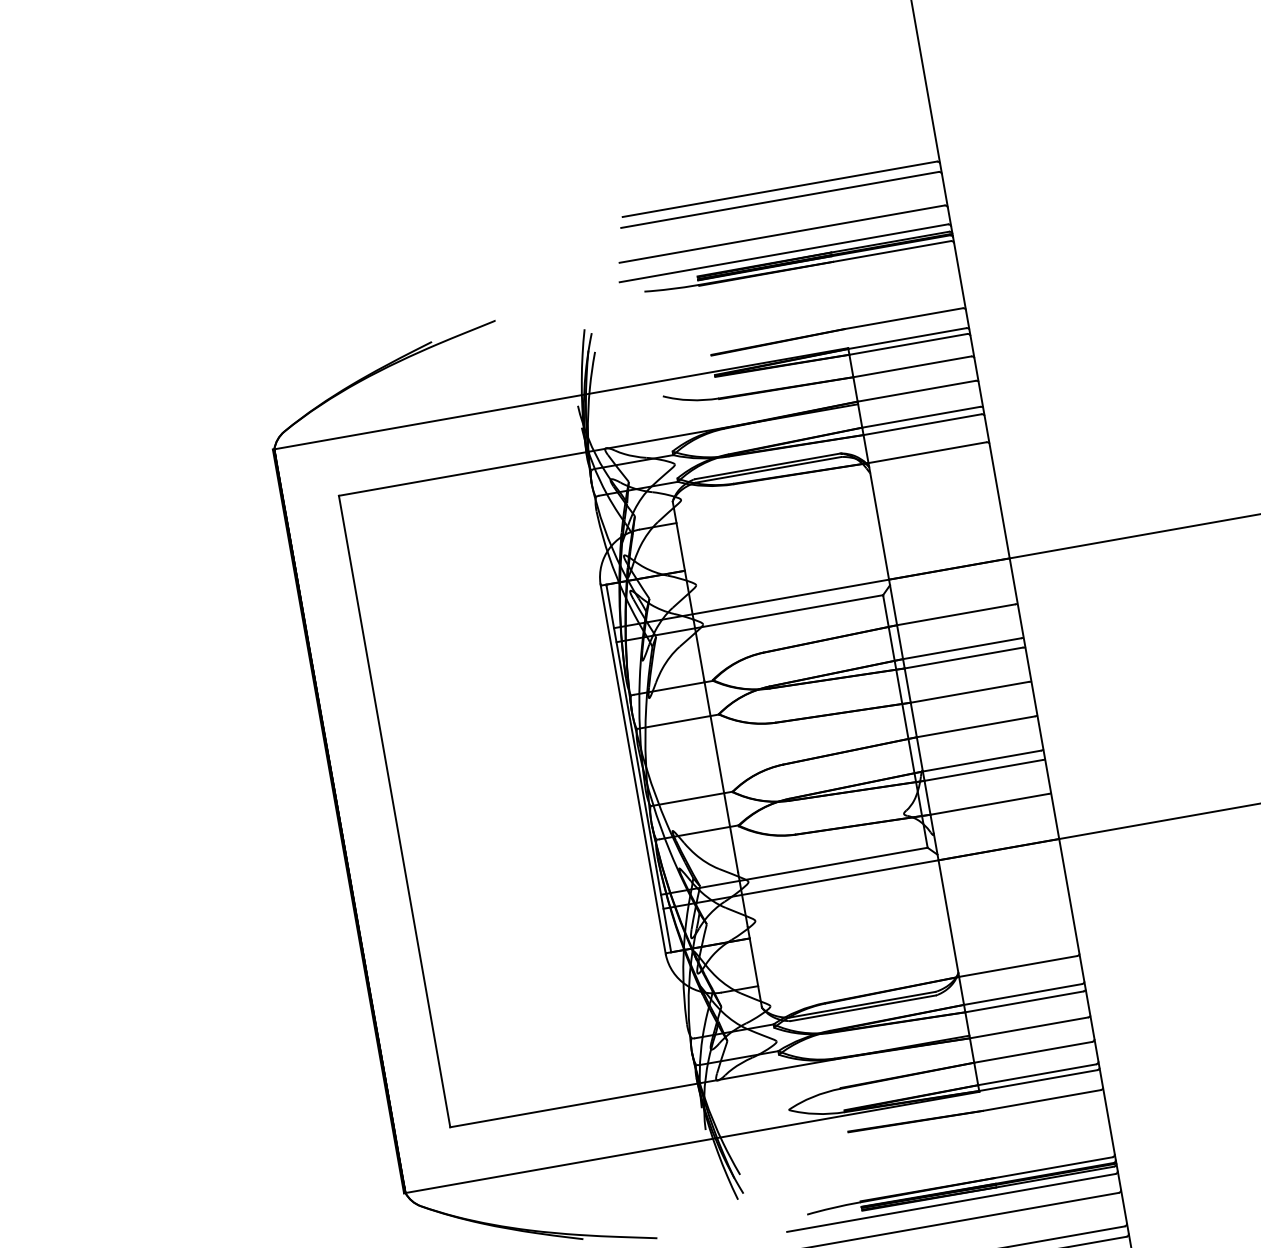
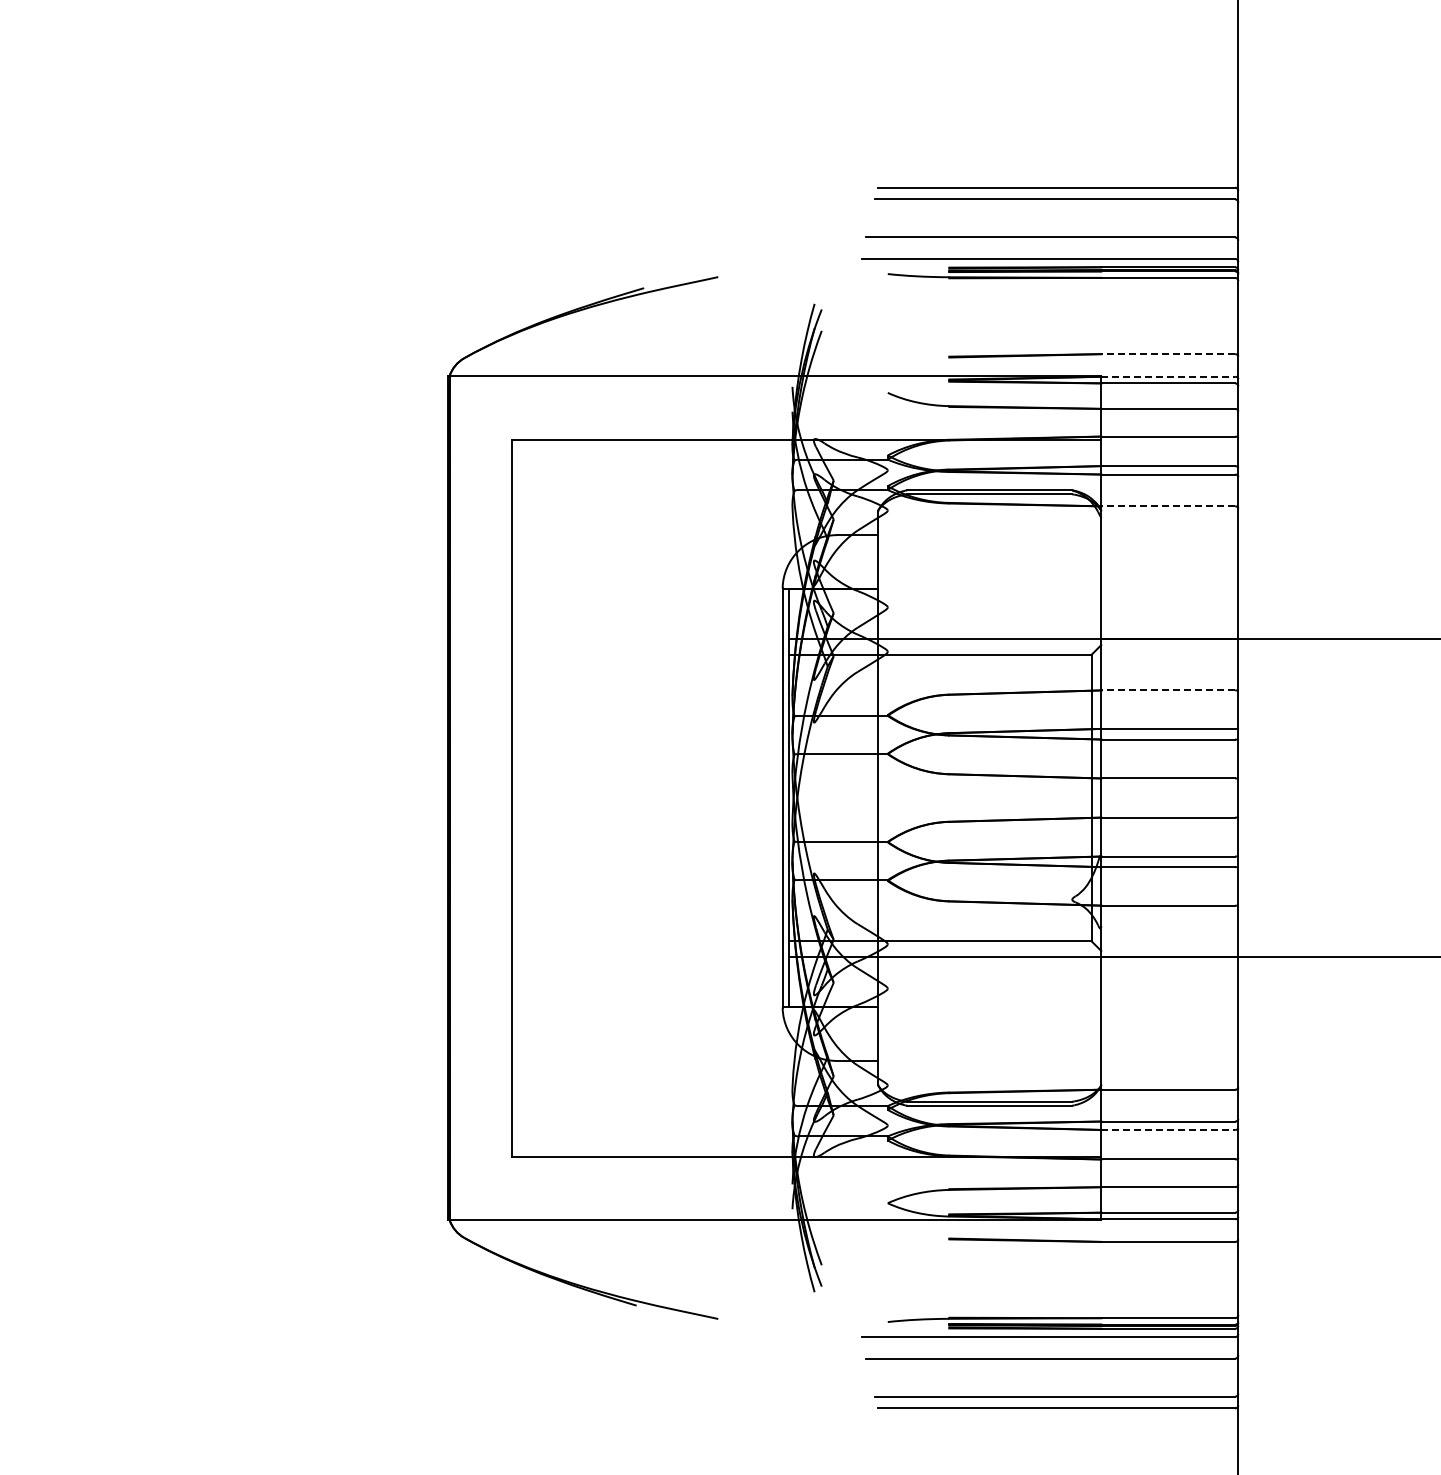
line: (904, 318) -> (1168, 354), solid -> dashed
line: (907, 338) -> (1168, 376), solid -> dashed
line: (927, 452) -> (1168, 506), solid -> dashed
line: (956, 614) -> (1168, 690), solid -> dashed
line: (1024, 1001) -> (1168, 1129), solid -> dashed

